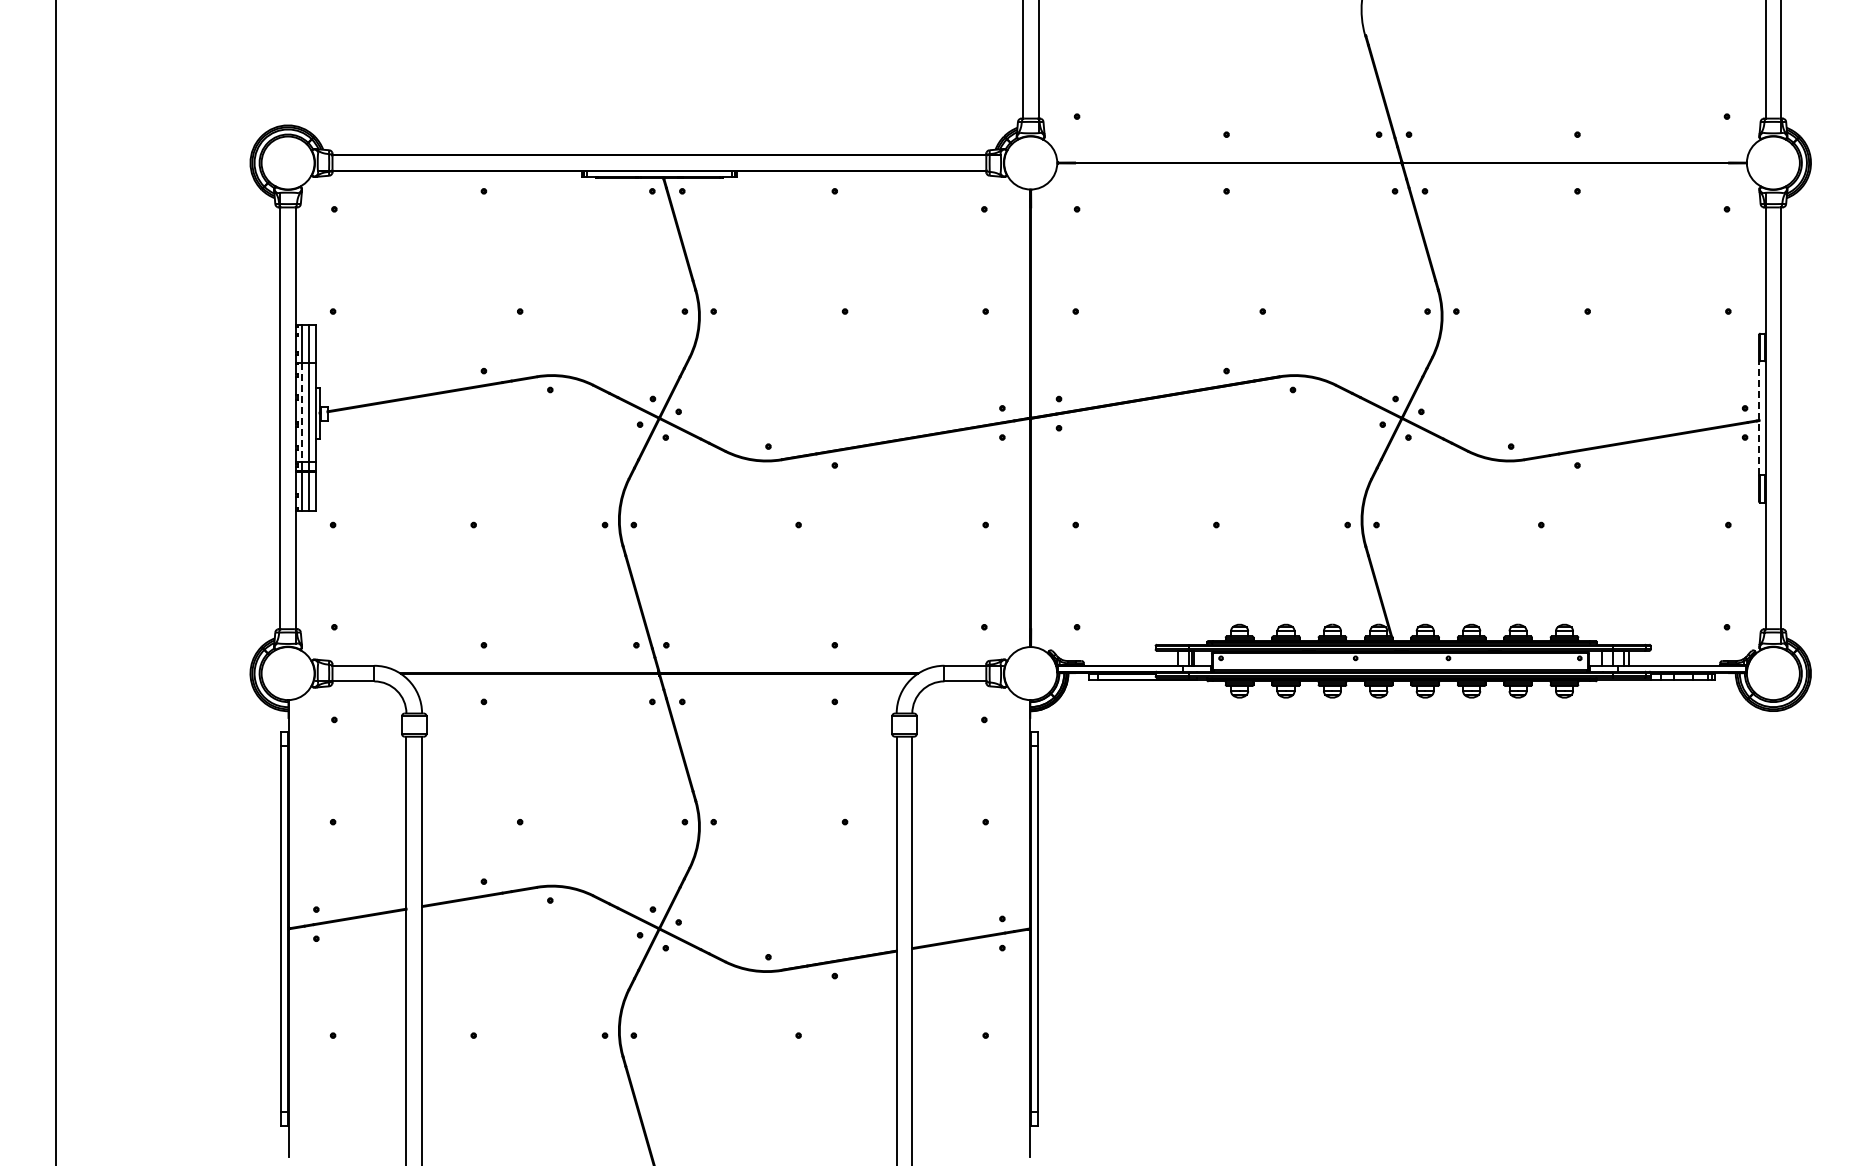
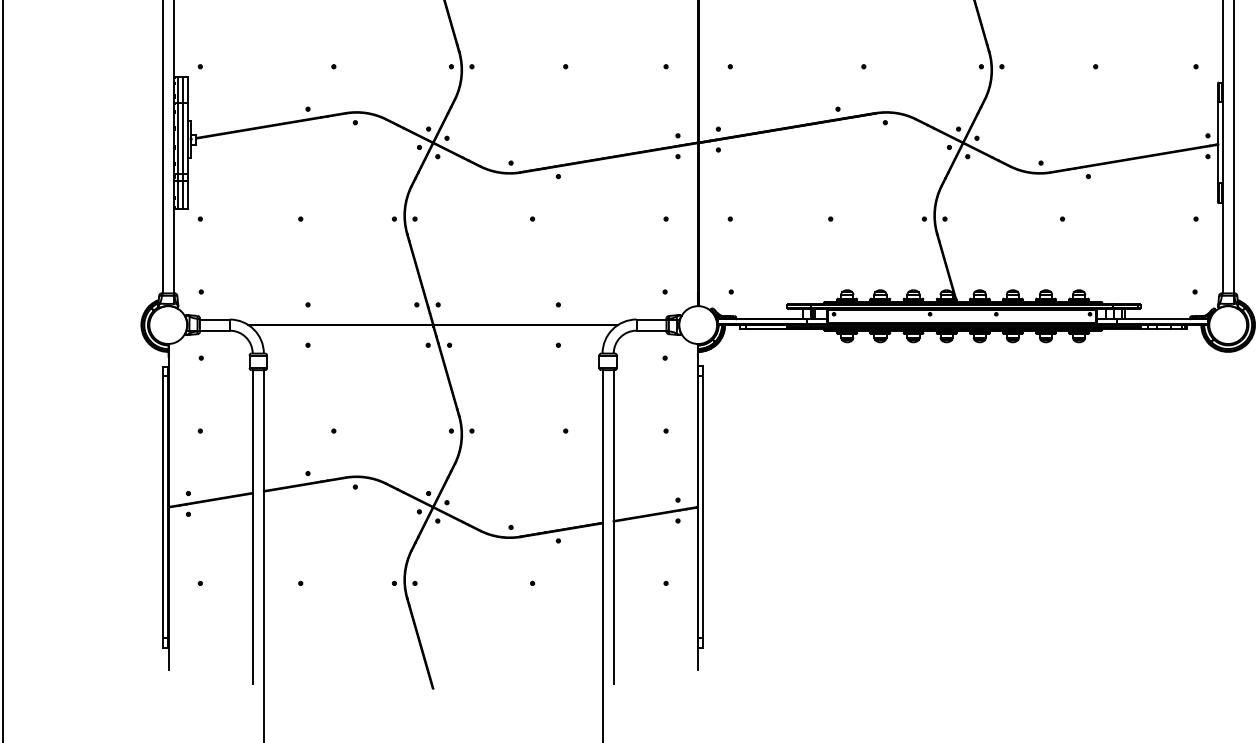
line: (302, 412) -> (178, 138), dashed -> solid
line: (1759, 417) -> (1218, 142), dashed -> solid

